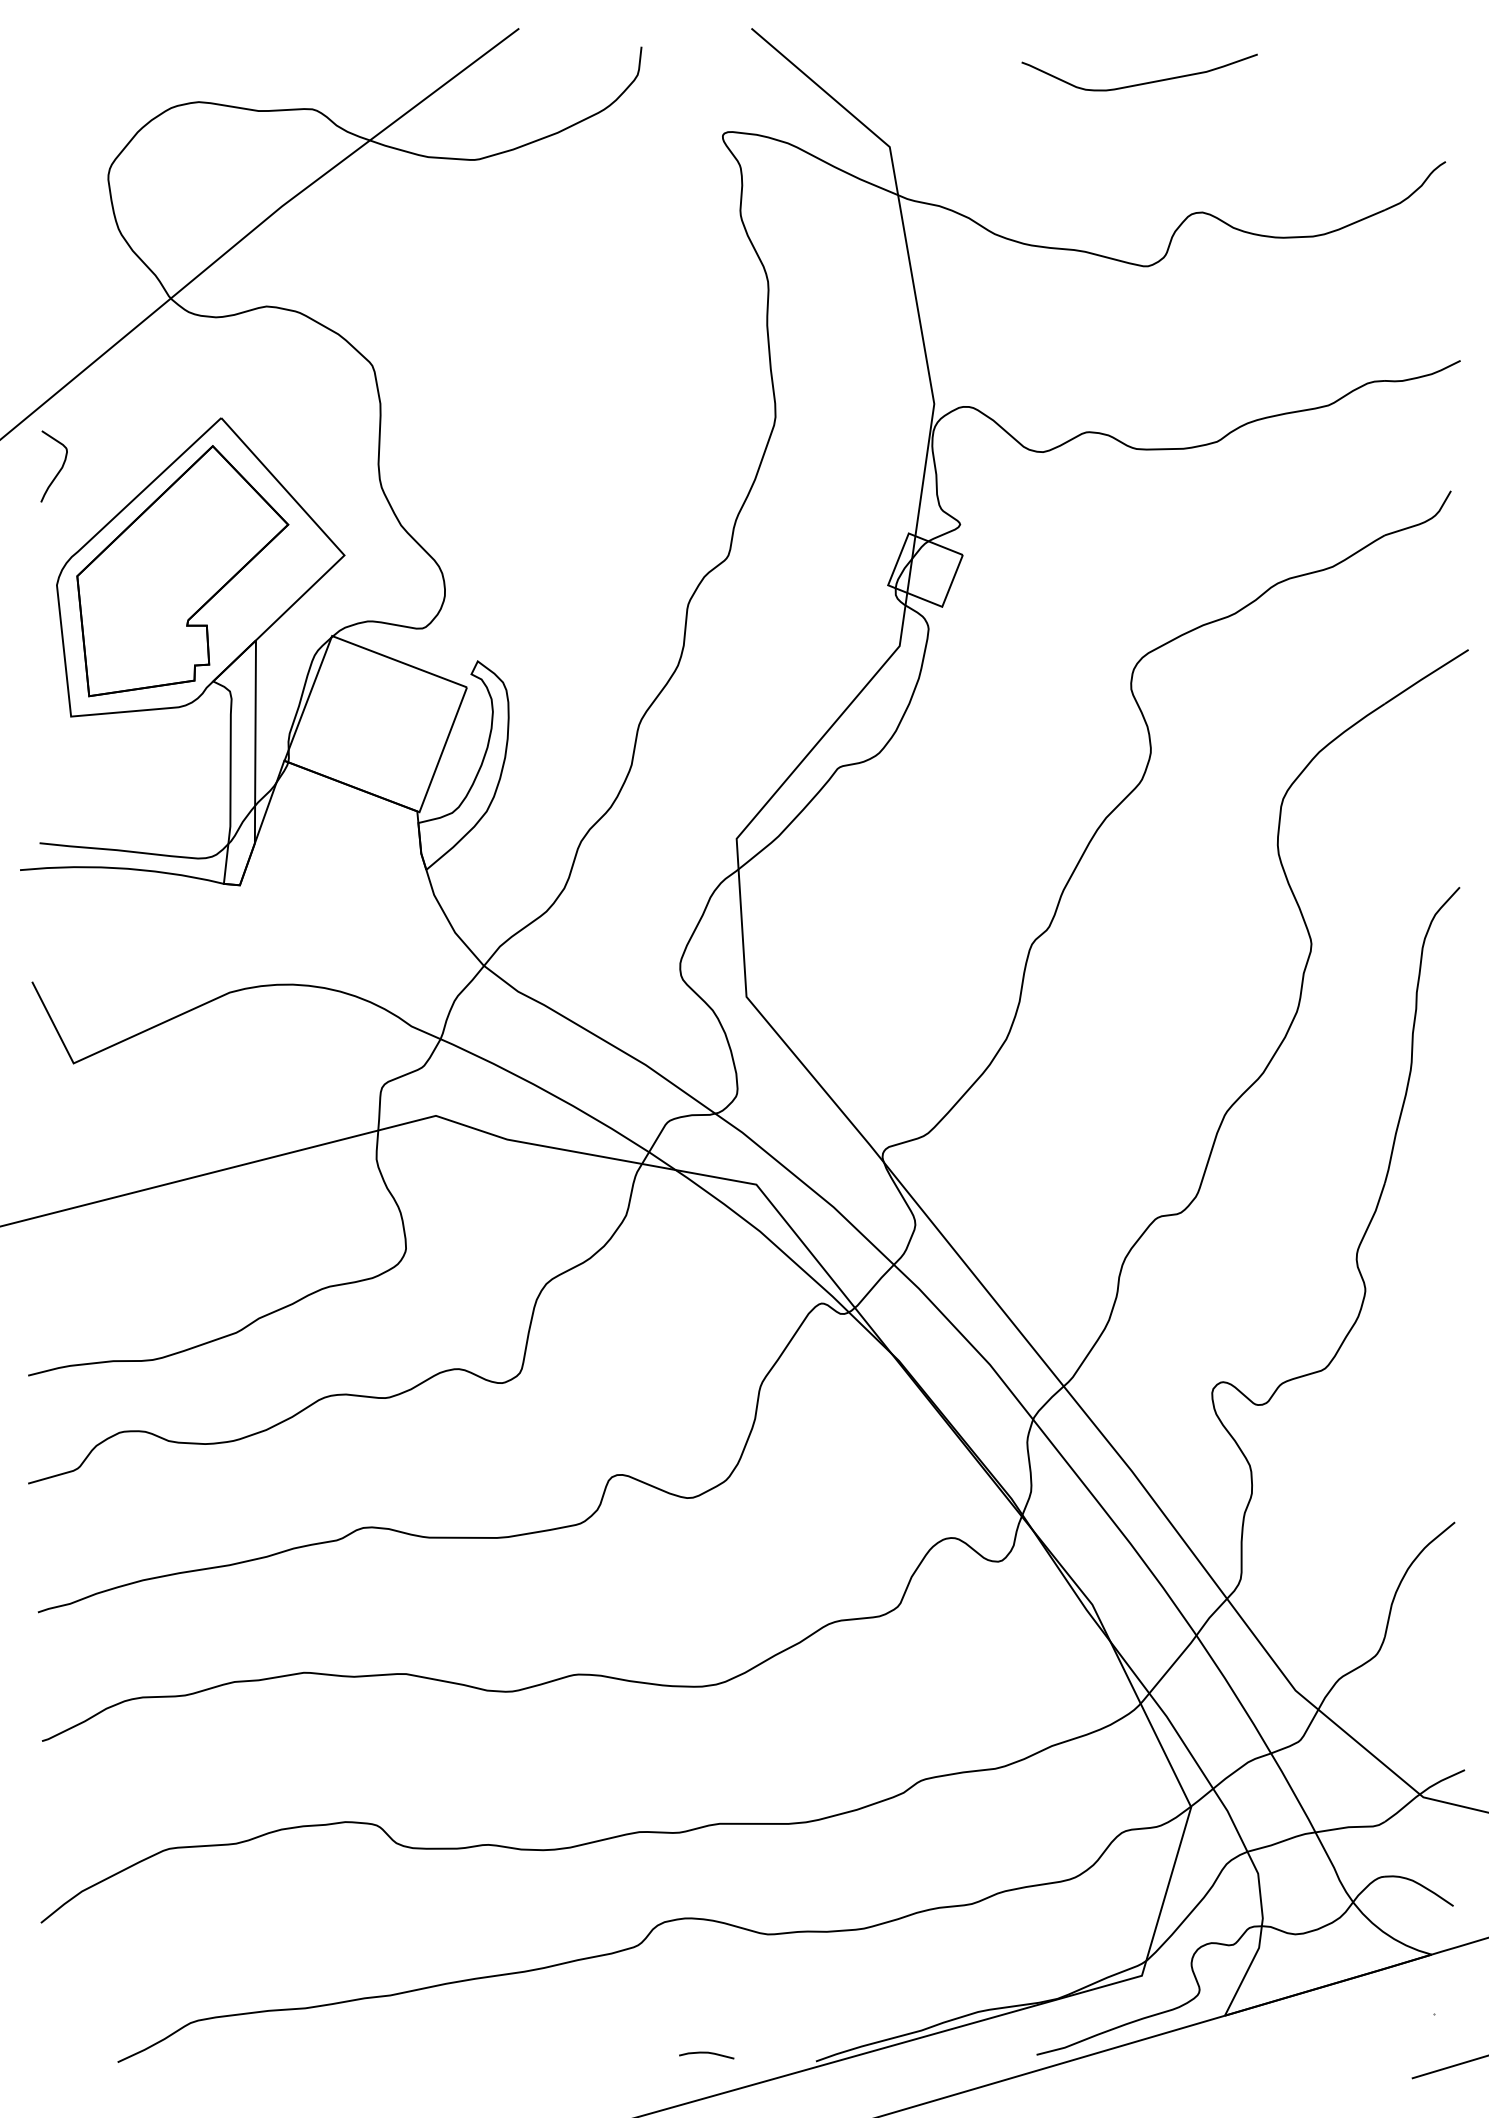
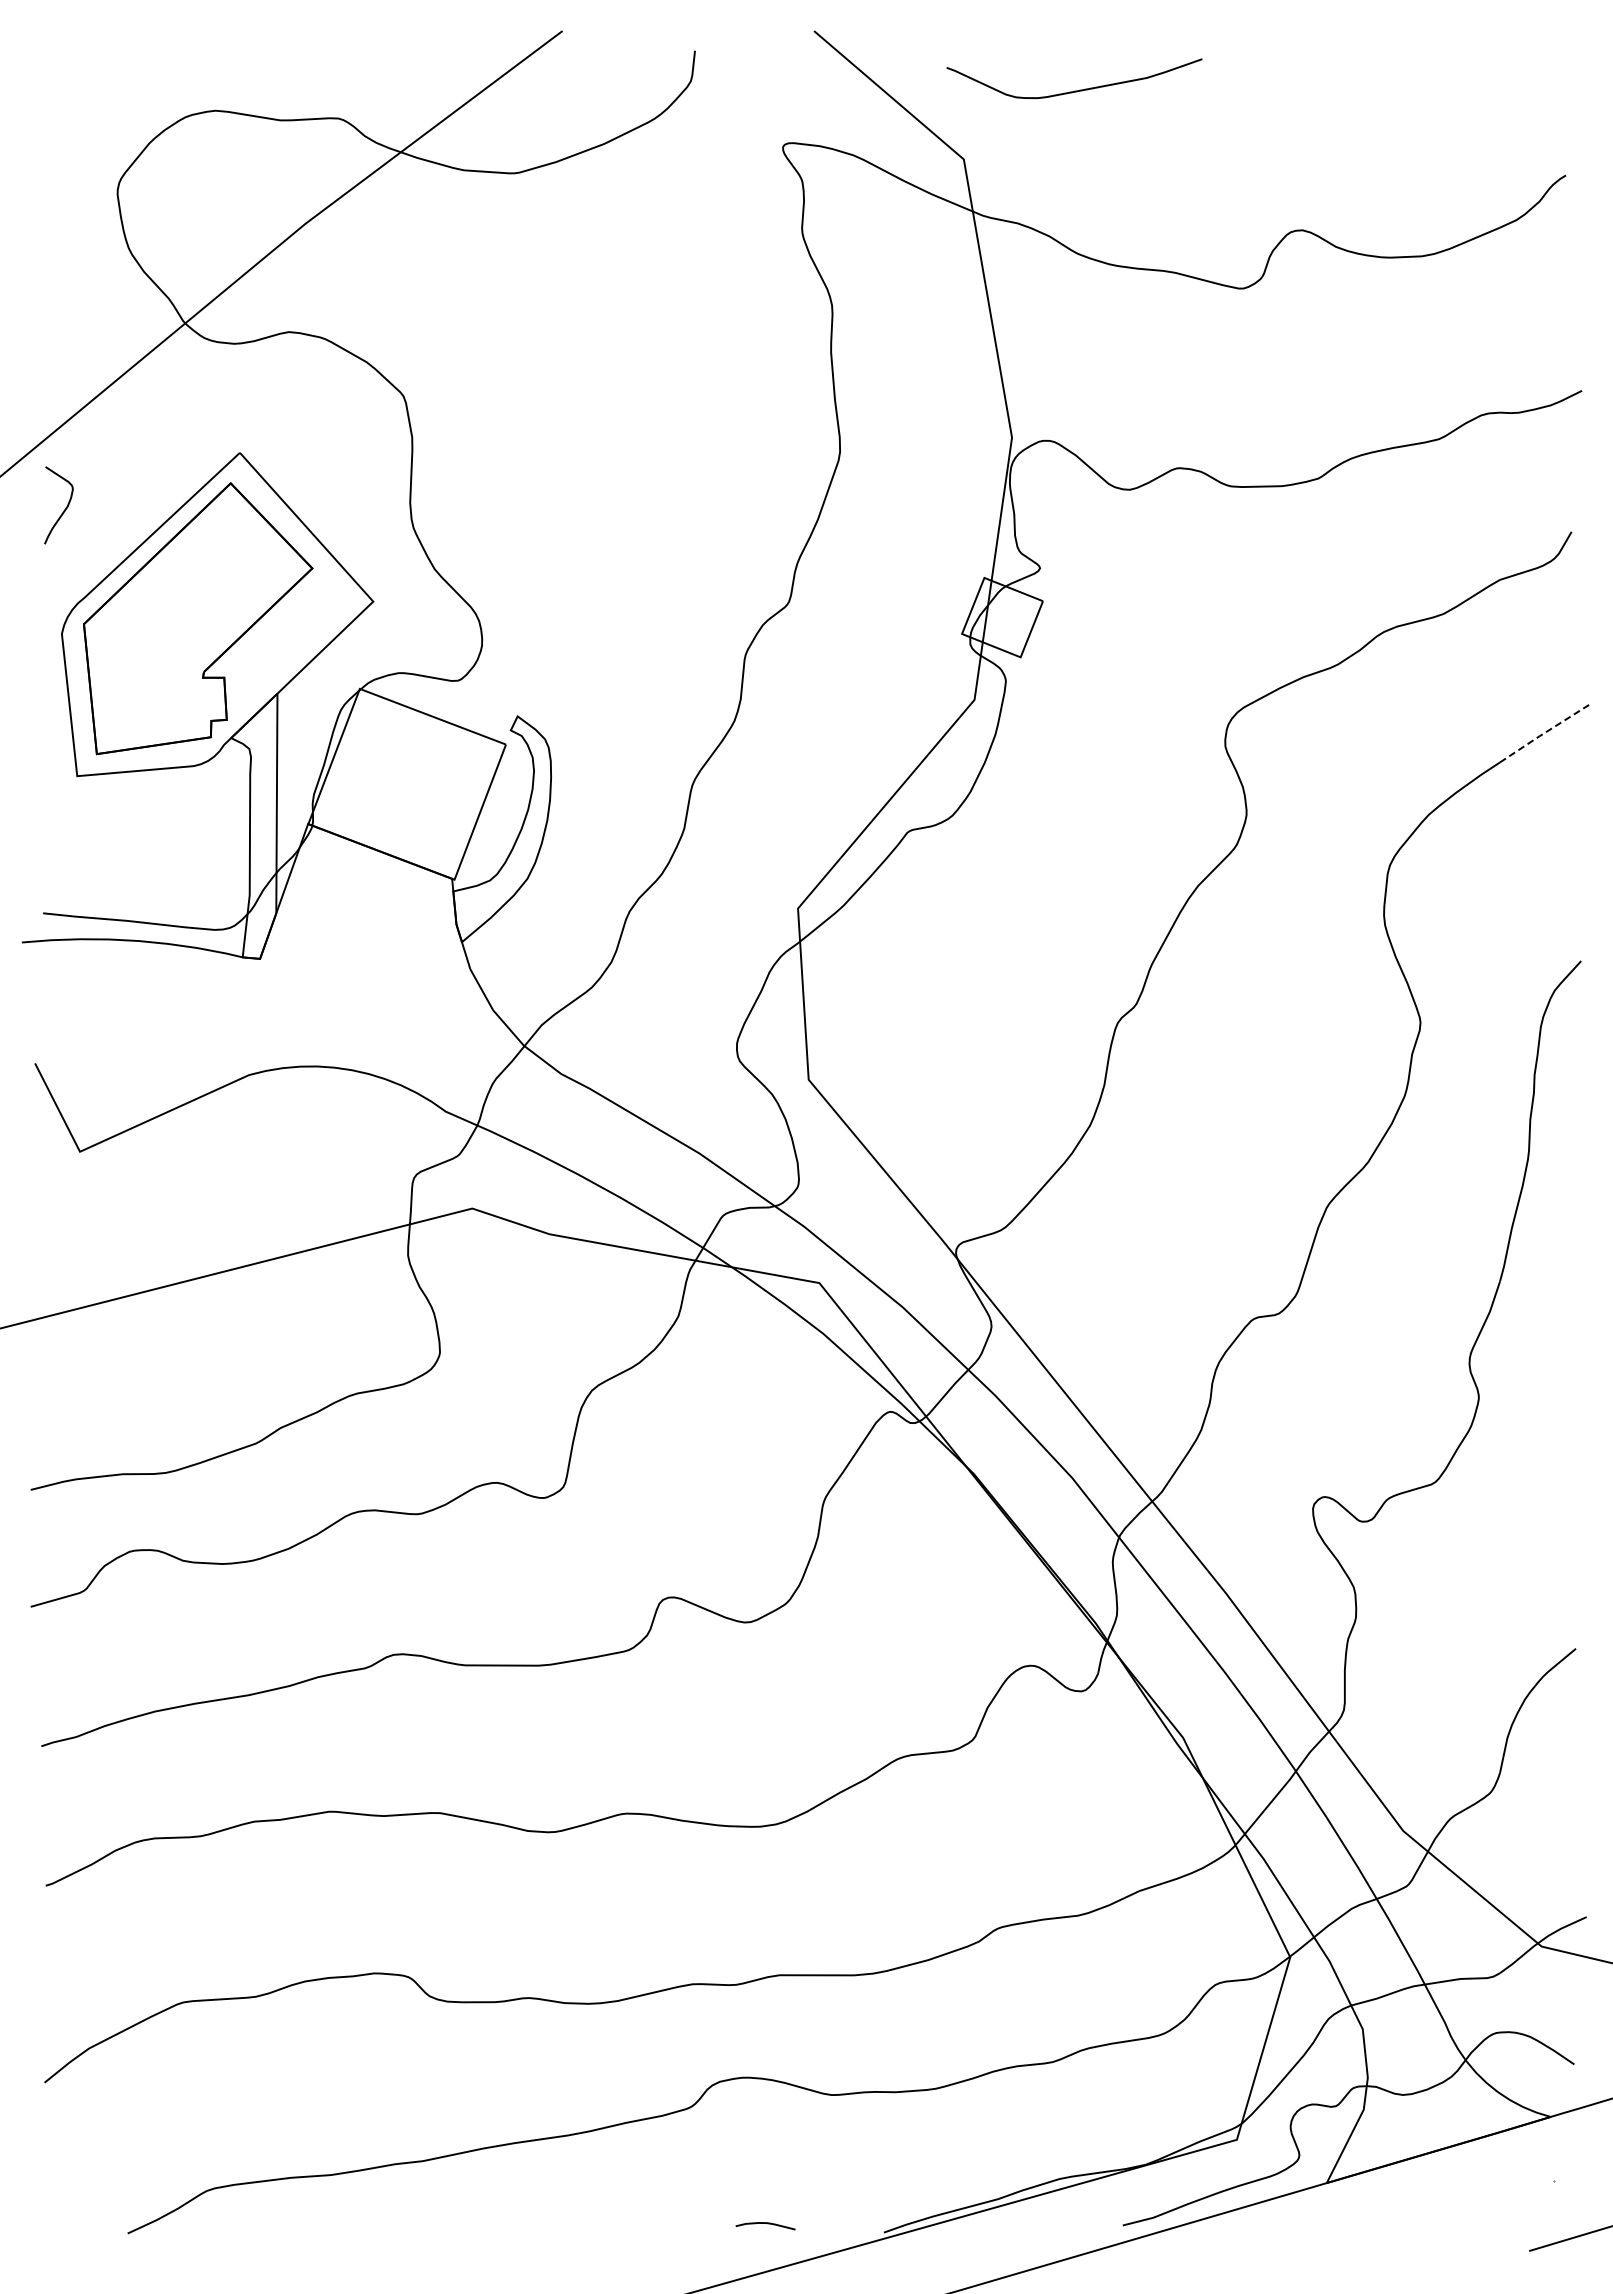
curve: (1139, 83) -> (1074, 90), moved
line: (1426, 676) -> (1545, 732), solid -> dashed

